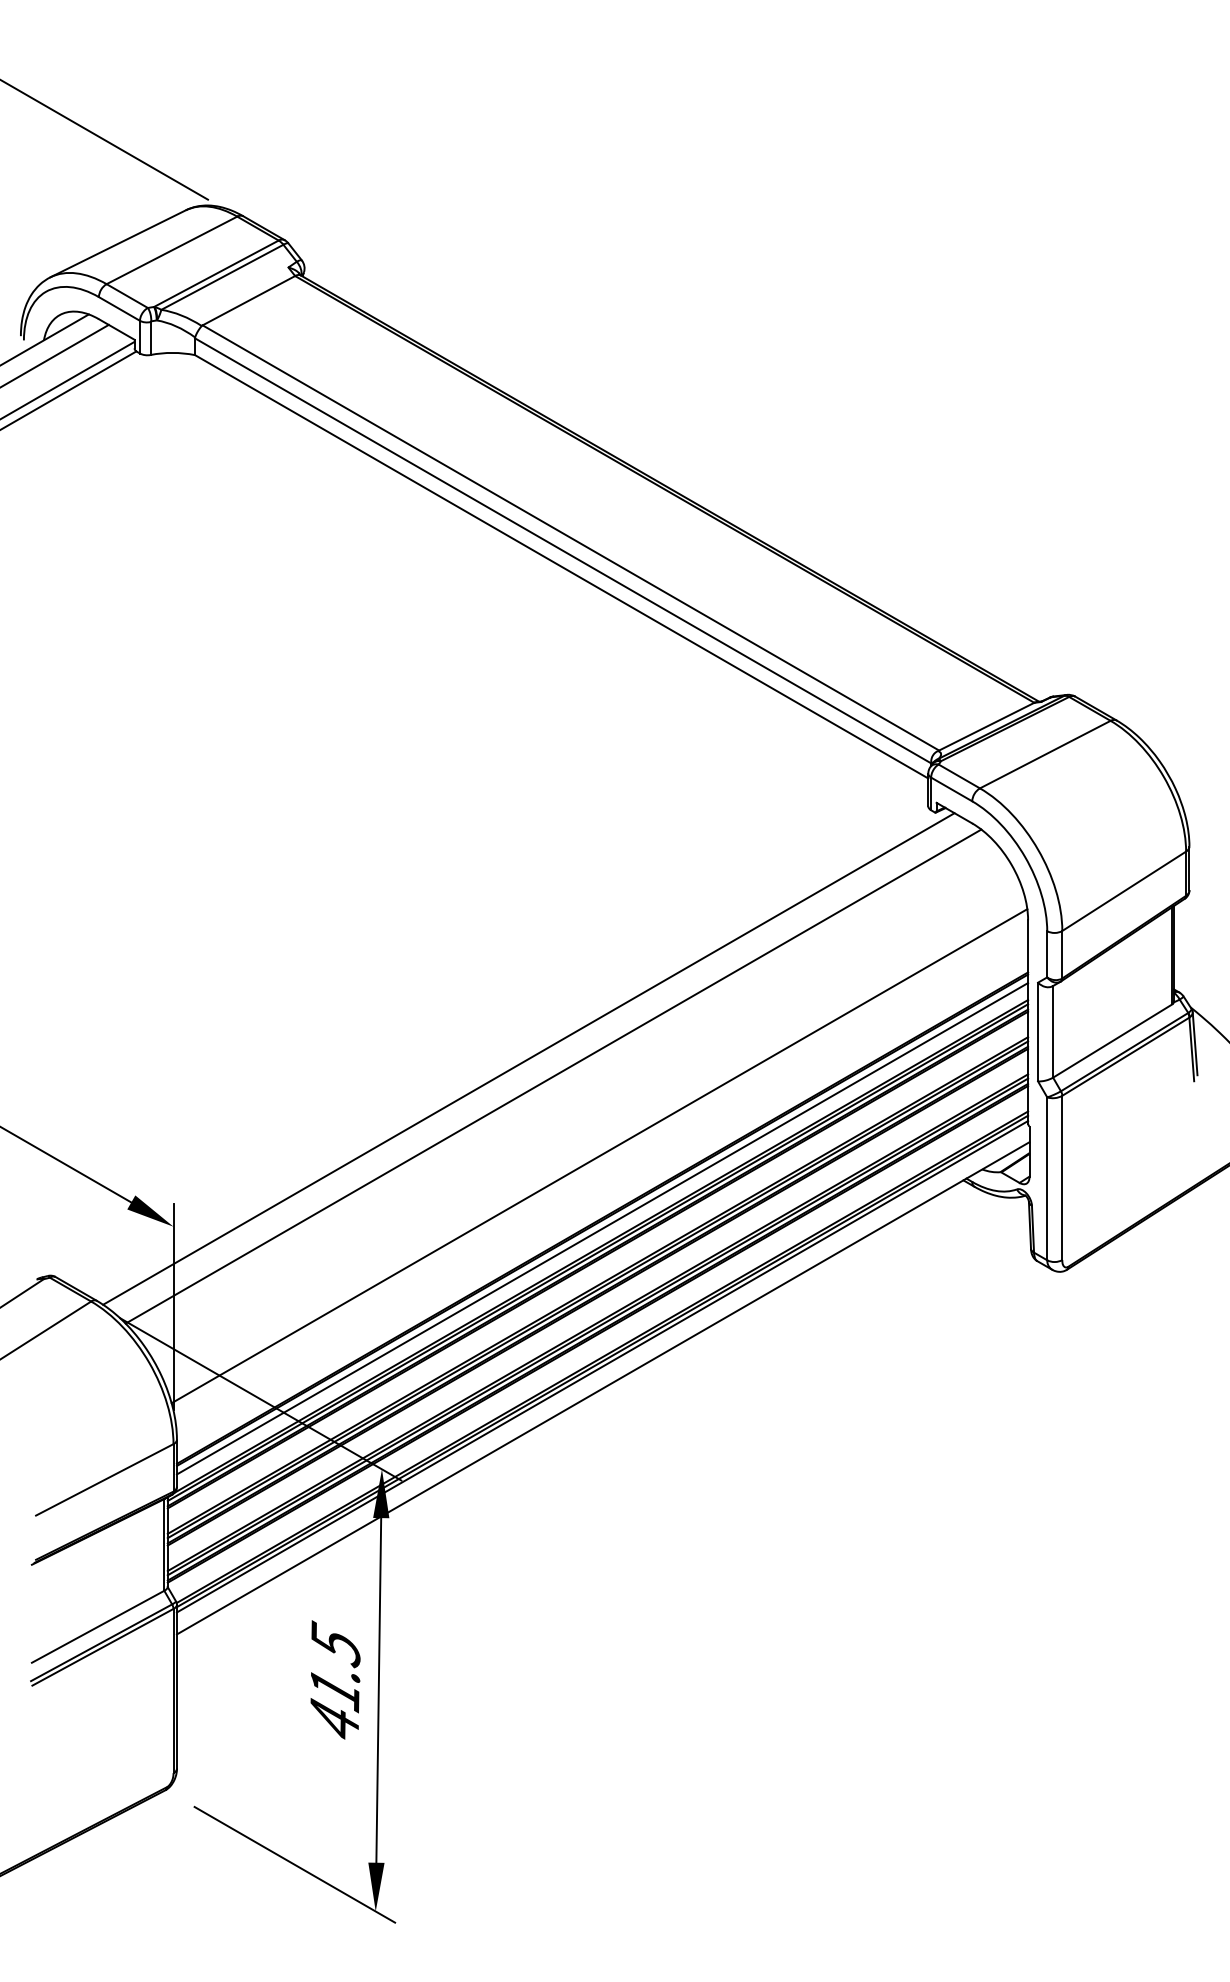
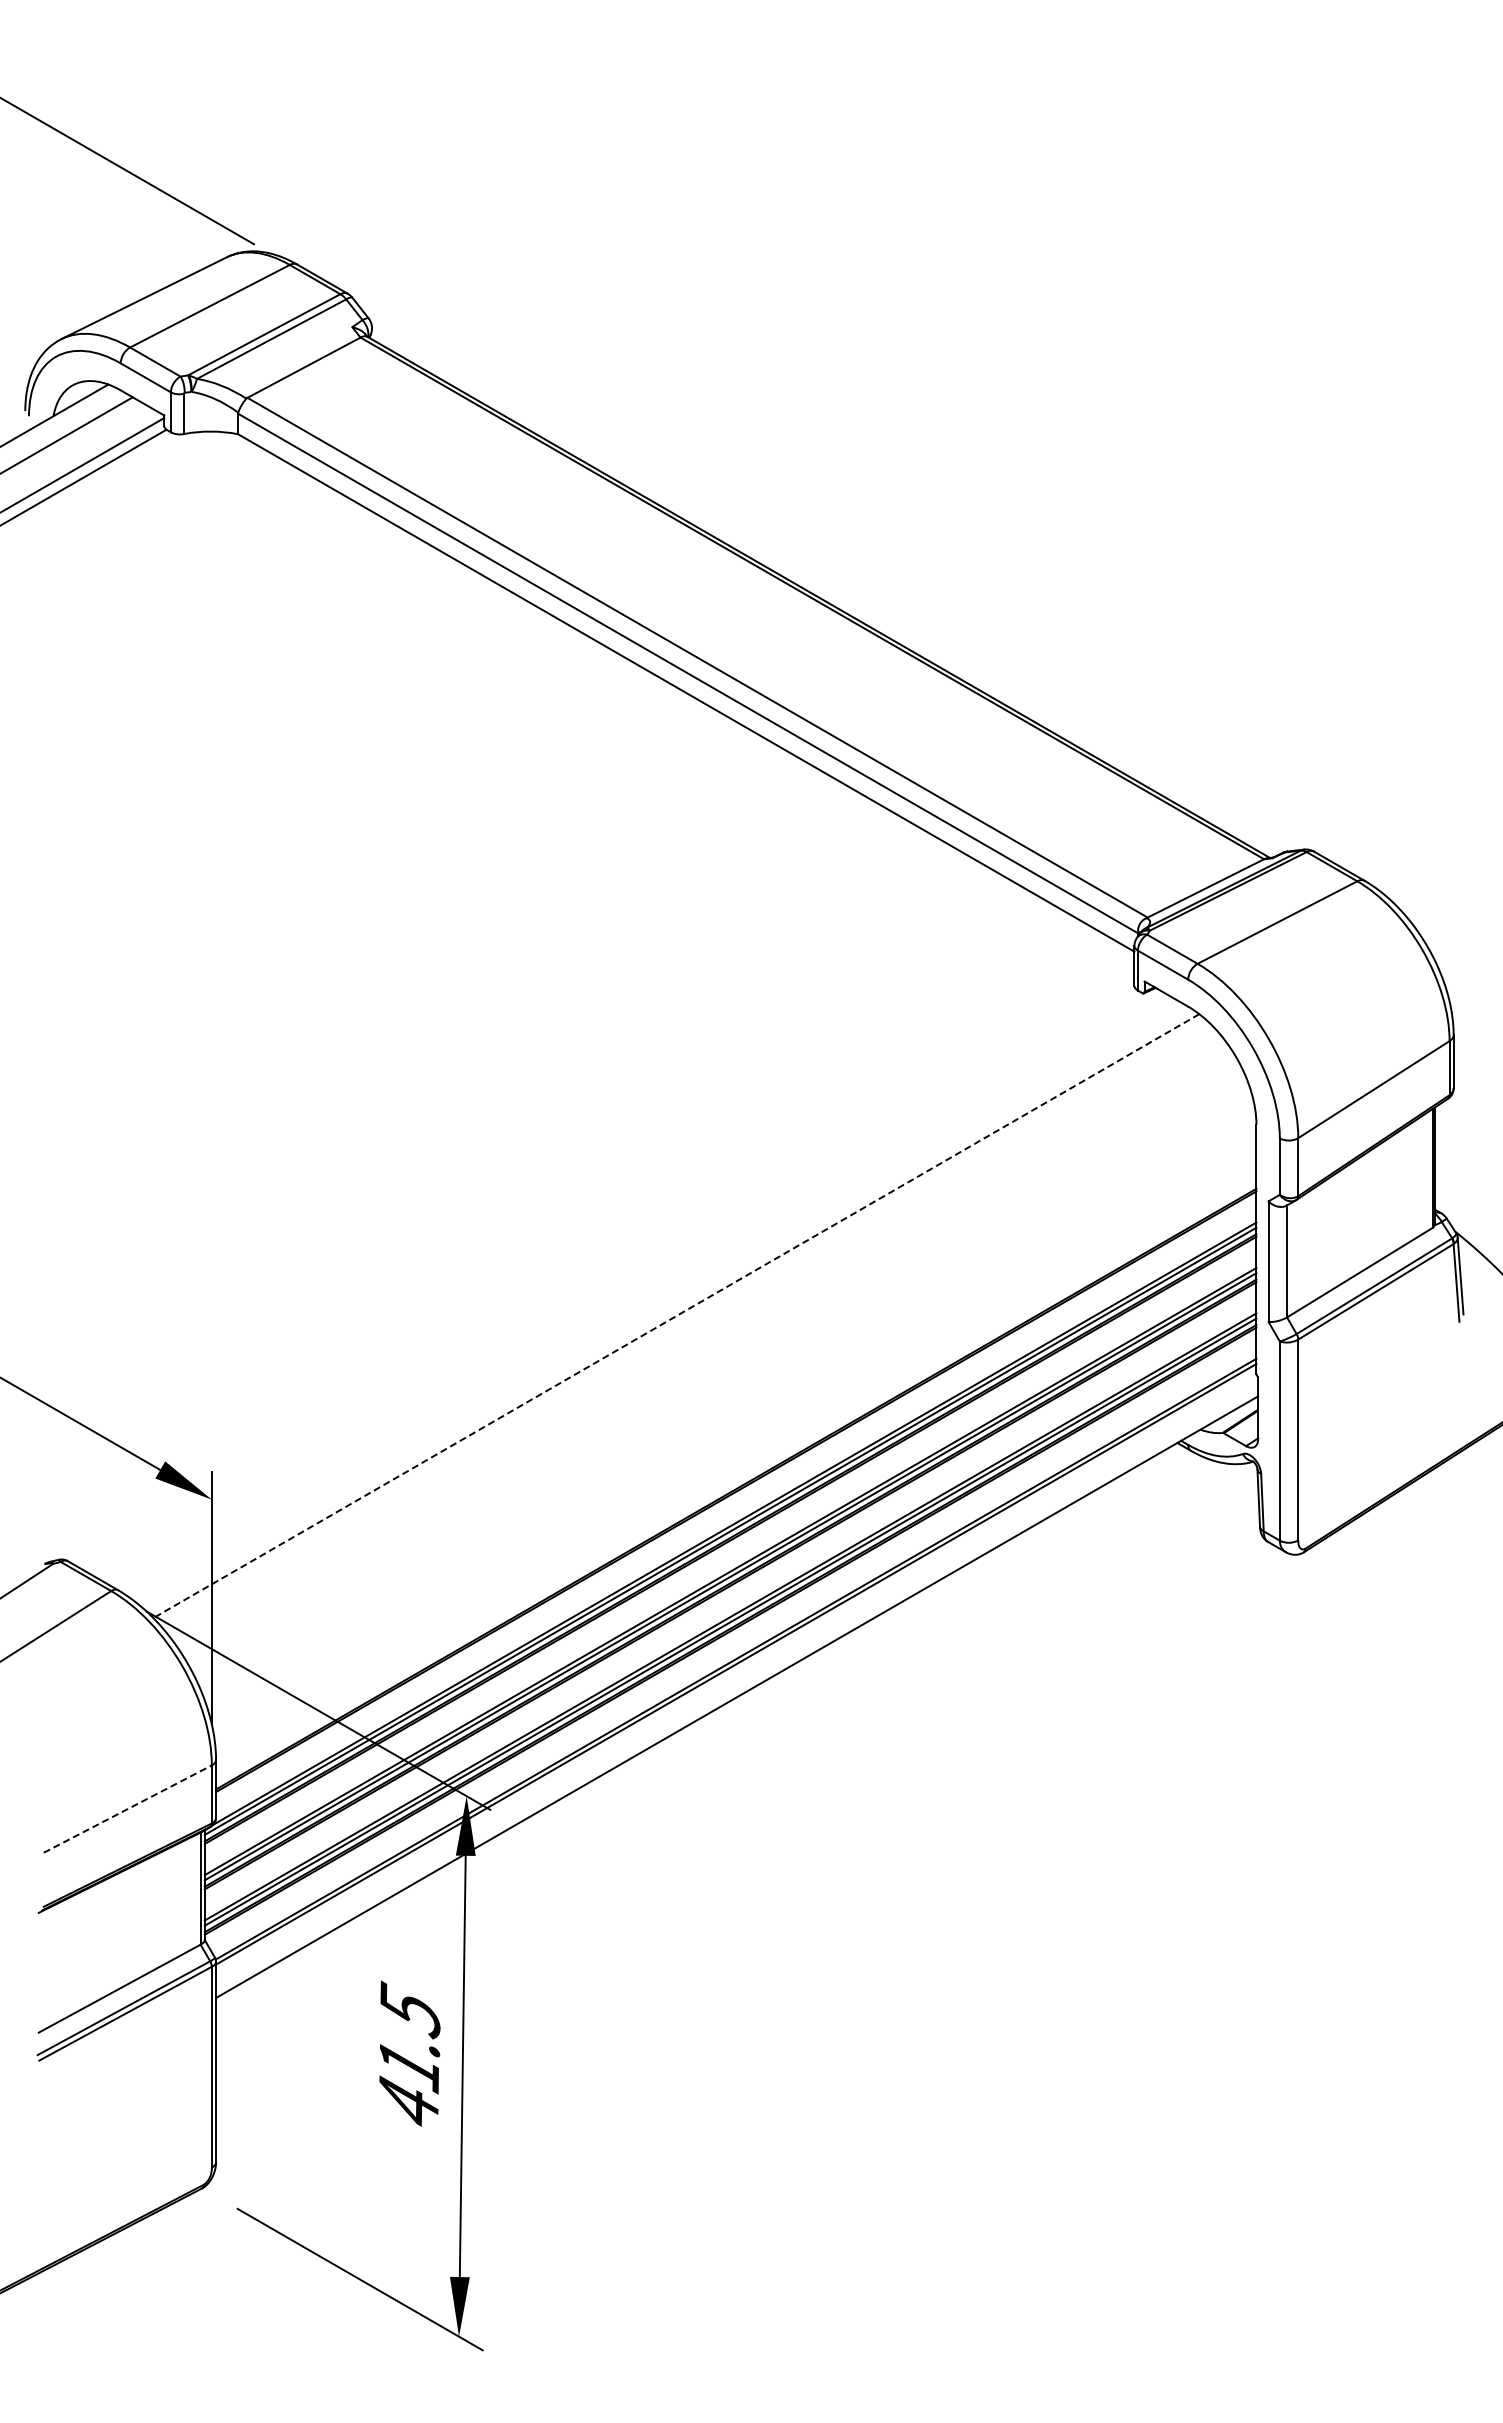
line: (528, 1058) -> (645, 1294), removed
line: (553, 1076) -> (676, 1316), solid -> dashed
line: (599, 1156) -> (732, 1413), removed
line: (602, 1228) -> (736, 1501), removed
line: (602, 1366) -> (736, 1670), removed
line: (104, 1480) -> (127, 1809), solid -> dashed

